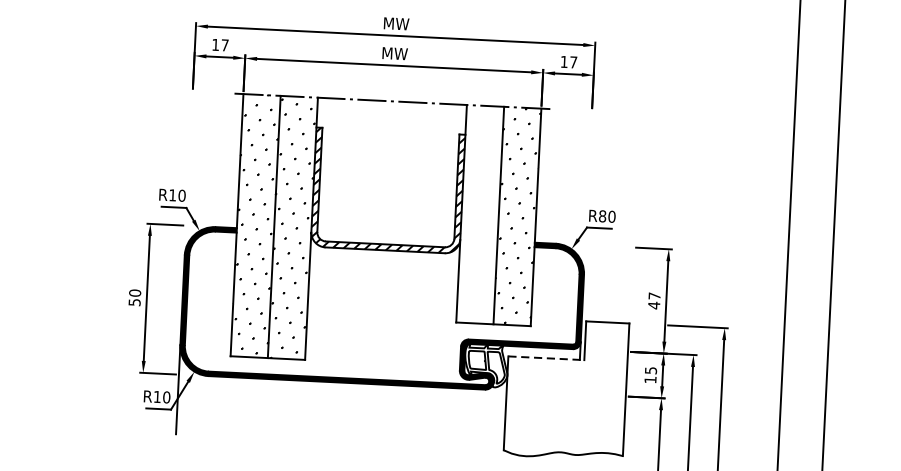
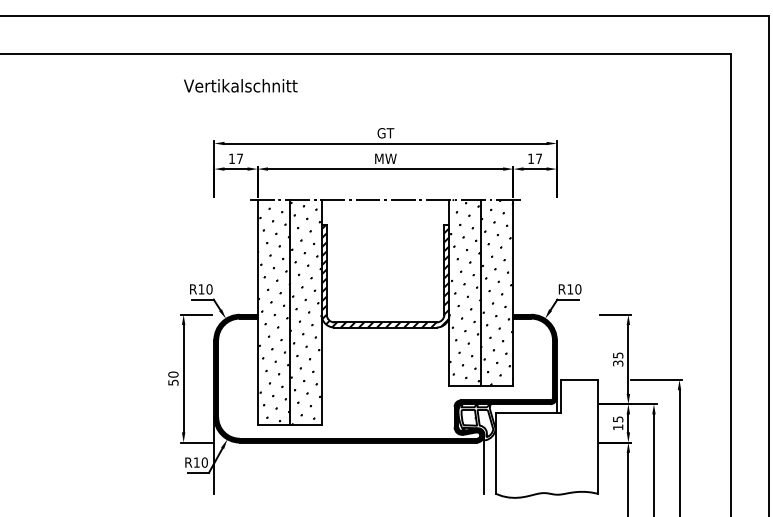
text: (396, 24) -> (385, 133), MW -> GT
hatch: (480, 211) -> (465, 290), added
text: (602, 216) -> (570, 289), R80 -> R10
text: (654, 300) -> (618, 359), 47 -> 35
line: (546, 358) -> (528, 413), dashed -> solid
line: (491, 415) -> (483, 464), added

